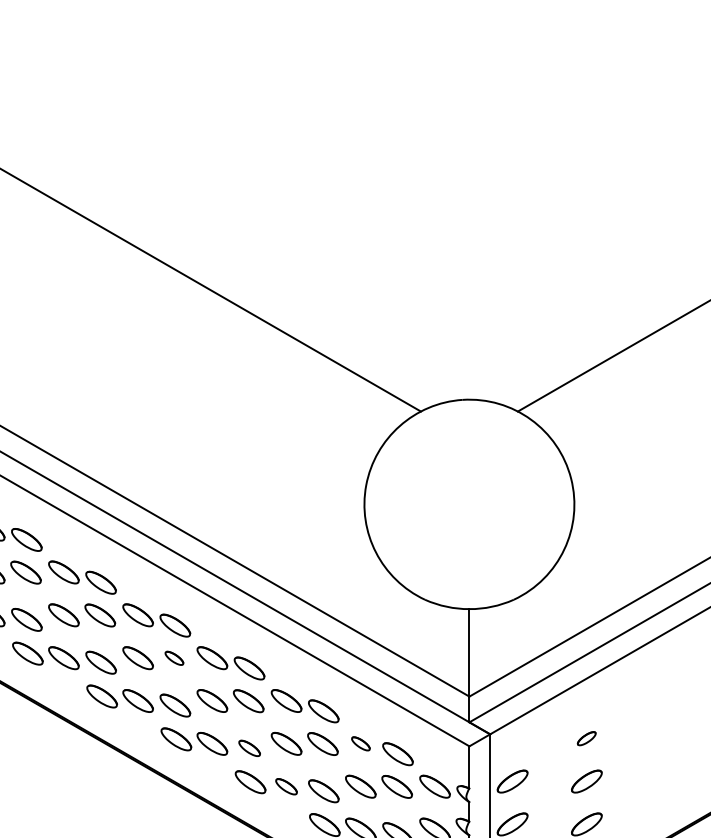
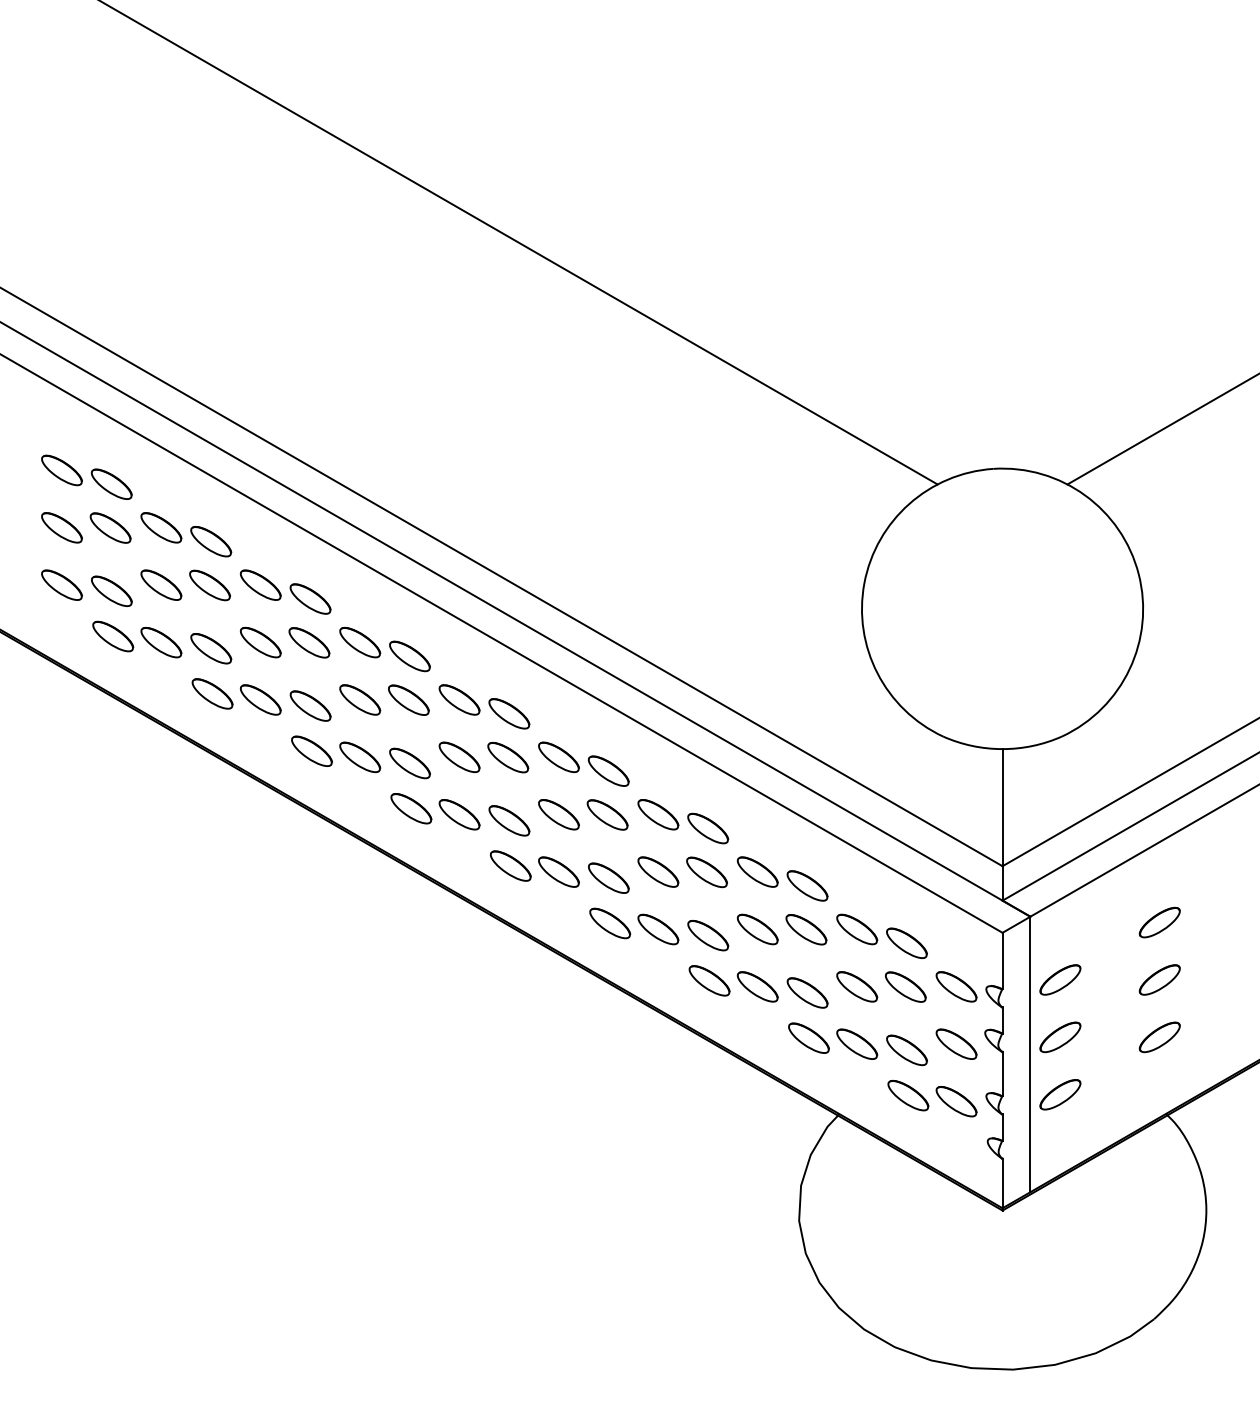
part: (174, 657) -> (607, 814), size x1.67
part: (586, 738) -> (1159, 922), size x1.67
part: (361, 743) -> (857, 929), size x1.67
part: (249, 748) -> (708, 935), size x1.43
part: (286, 786) -> (757, 986), size x1.43

